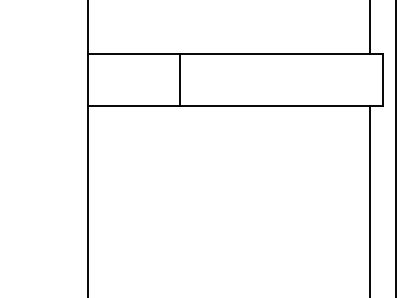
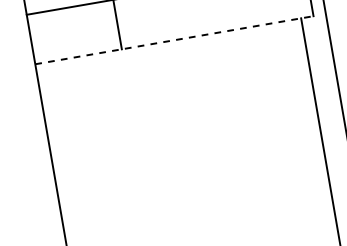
line: (236, 105) -> (175, 39), solid -> dashed

